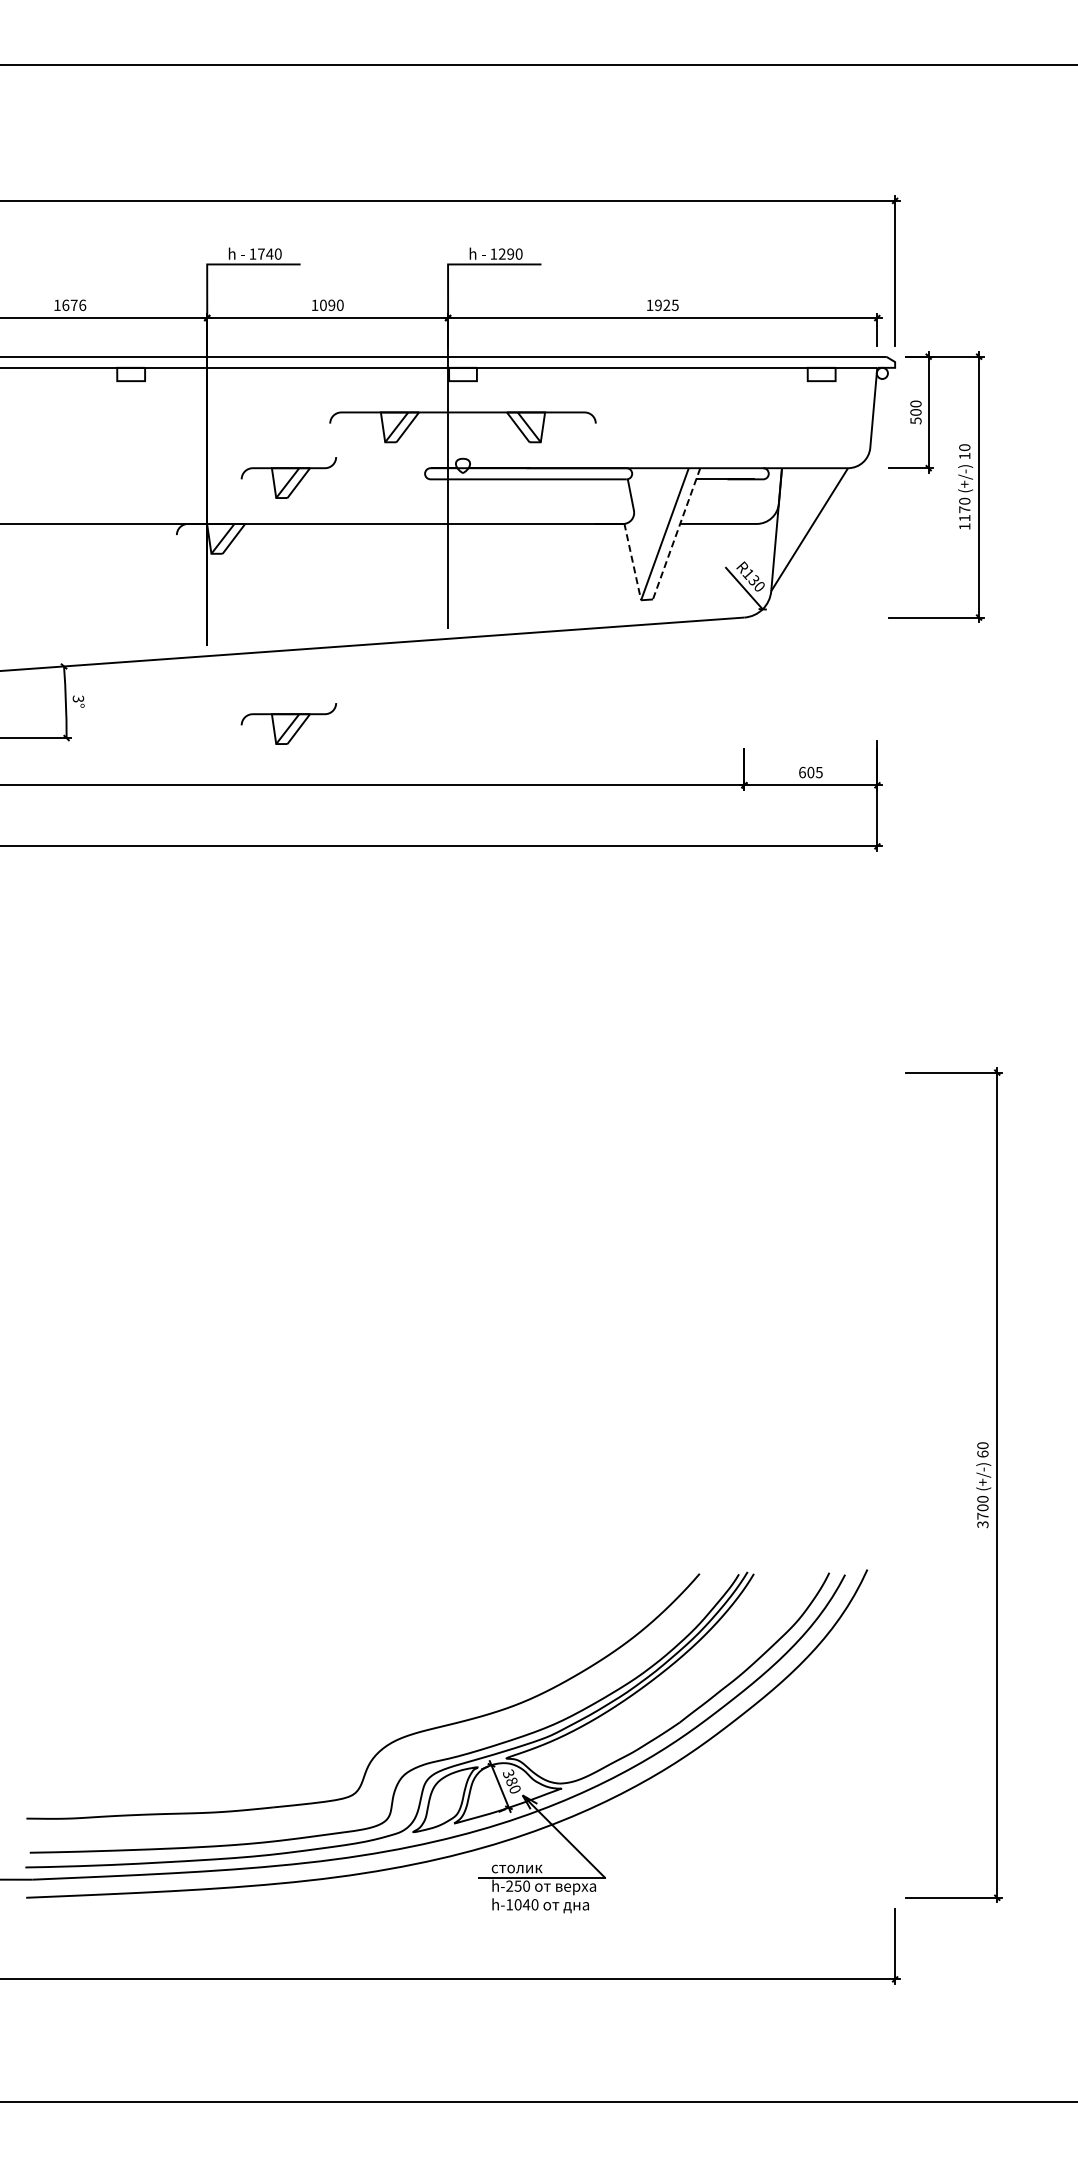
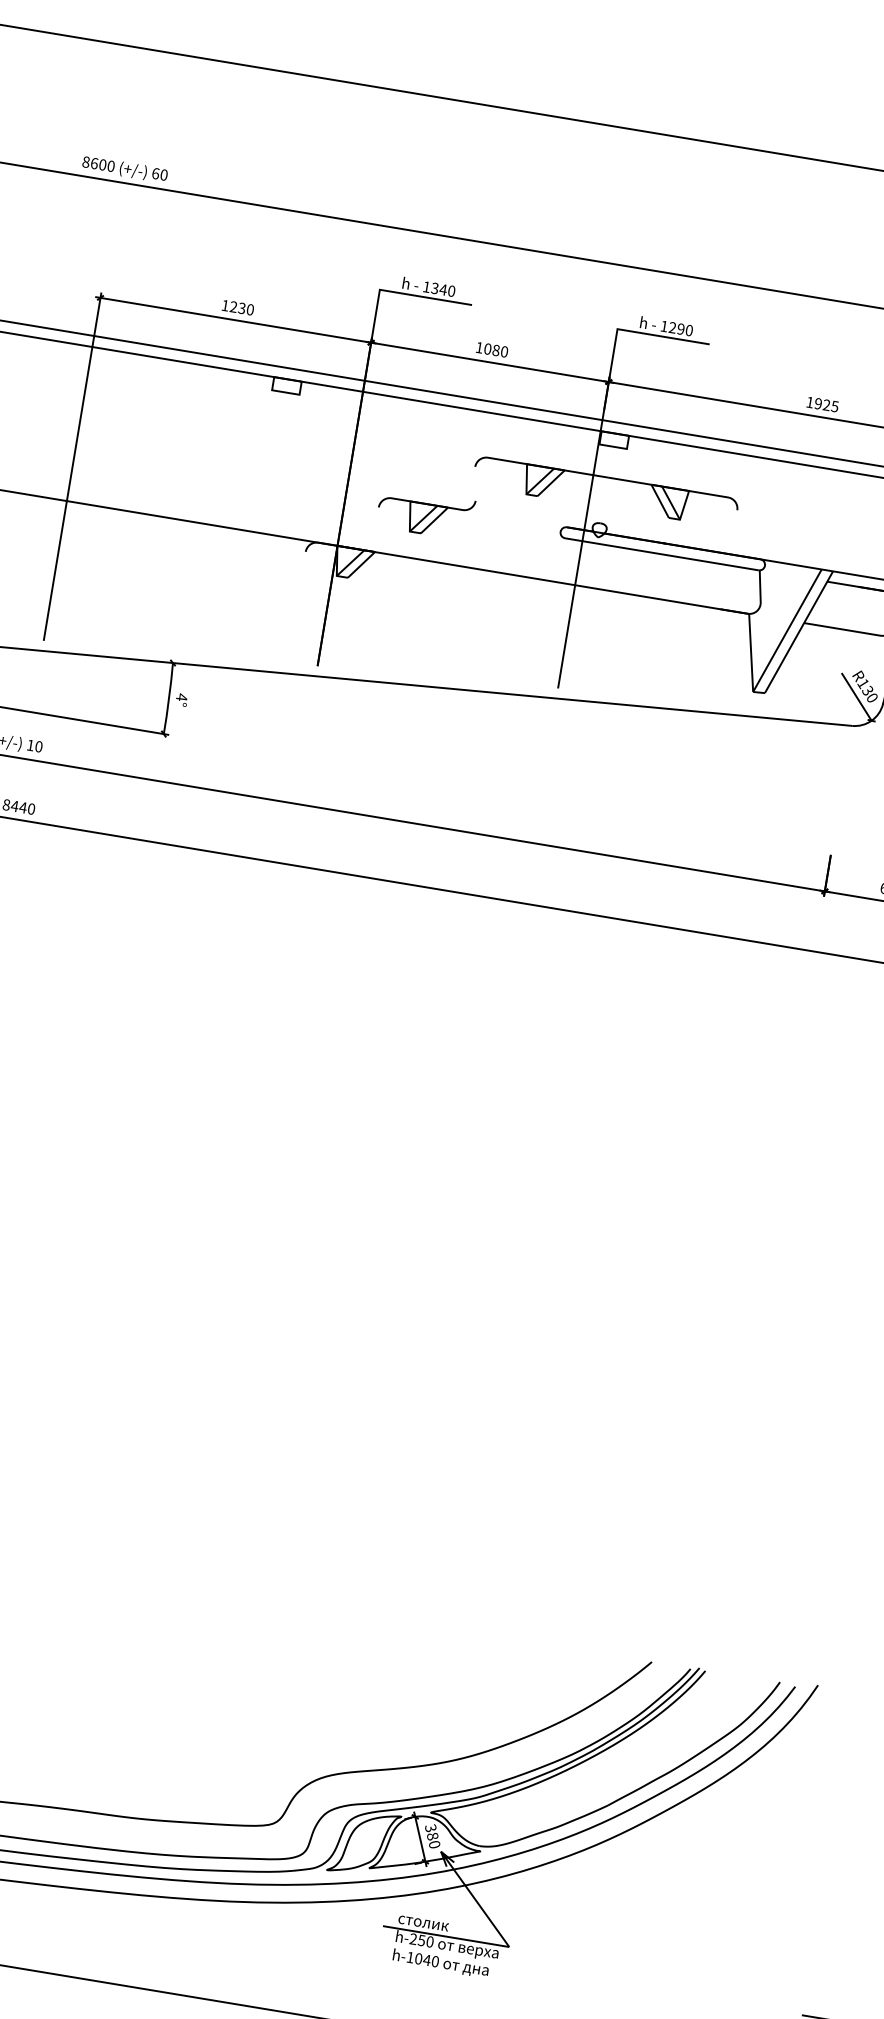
text: (260, 253) -> (434, 287), 1740 -> 1340
text: (331, 304) -> (495, 349), 1090 -> 1080
text: (74, 305) -> (242, 308), 1676 -> 1230
line: (676, 533) -> (798, 631), dashed -> solid
line: (632, 562) -> (750, 653), dashed -> solid
text: (78, 698) -> (182, 697), 3° -> 4°
part: (288, 723) -> (385, 755), removed

